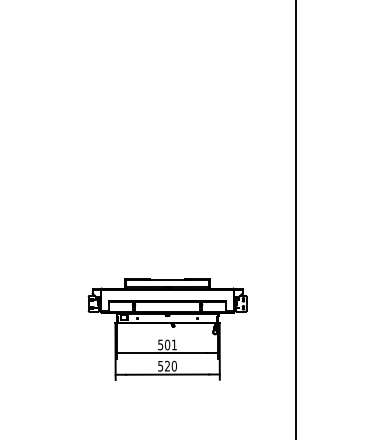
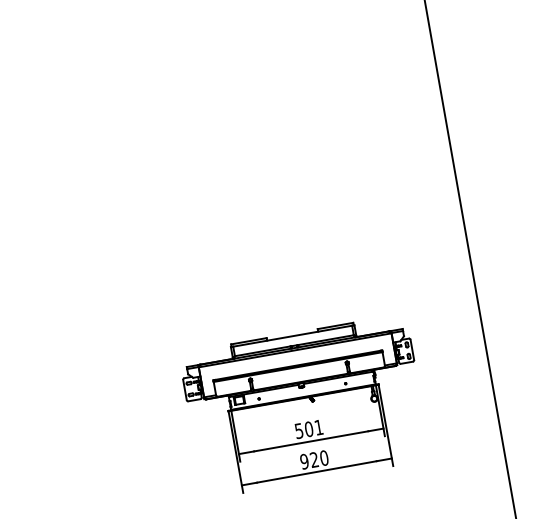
text: (160, 365) -> (304, 460), 520 -> 920

